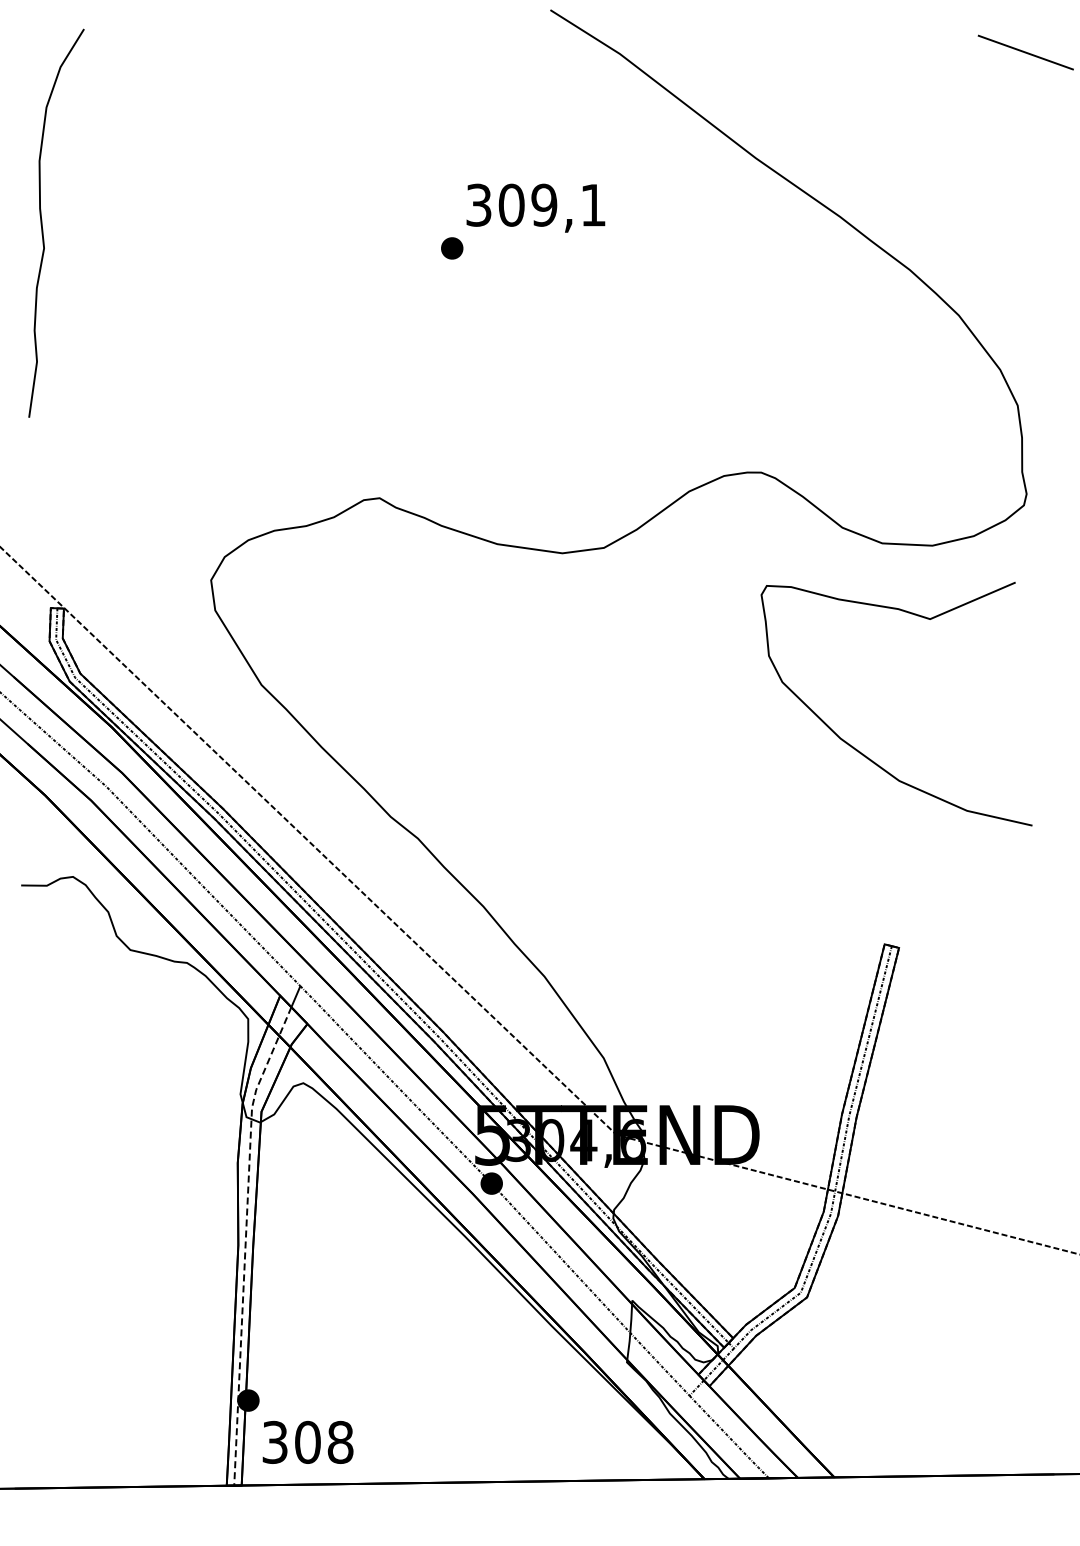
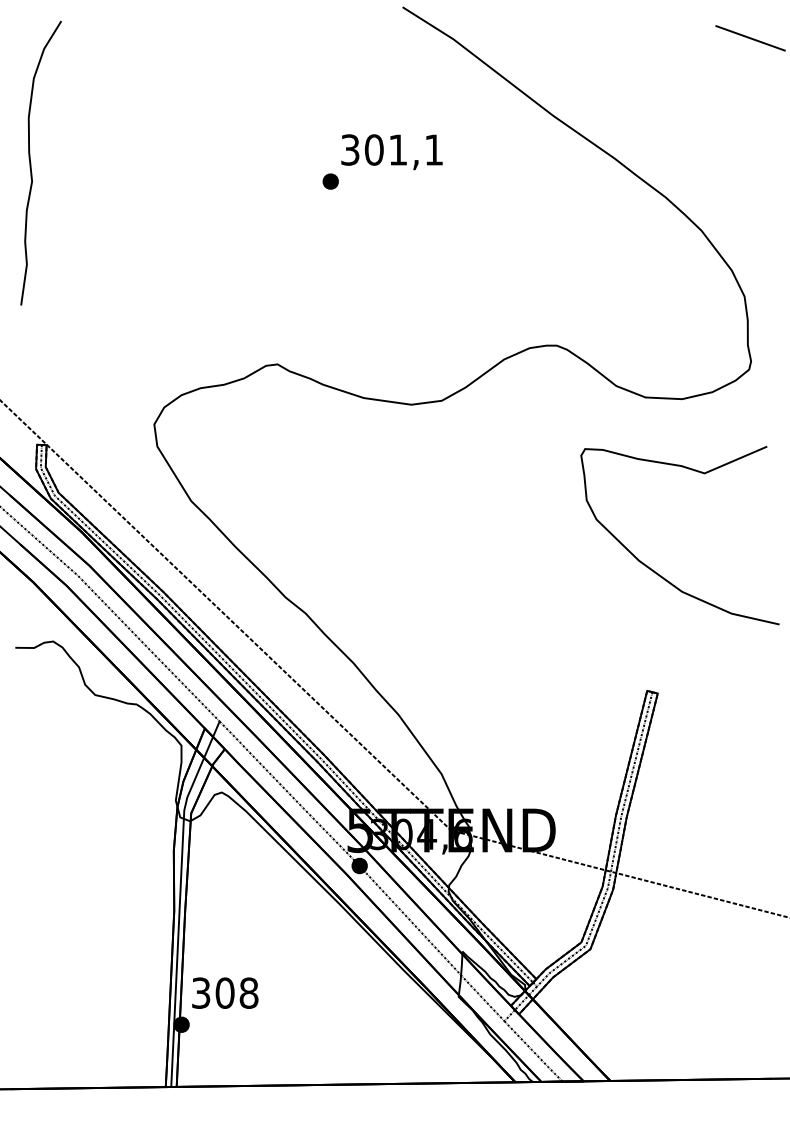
text: (544, 204) -> (398, 149), 309,1 -> 301,1
curve: (863, 753) -> (655, 571), moved
line: (245, 1241) -> (179, 908), dashed -> solid
text: (307, 1441) -> (224, 992), moved

